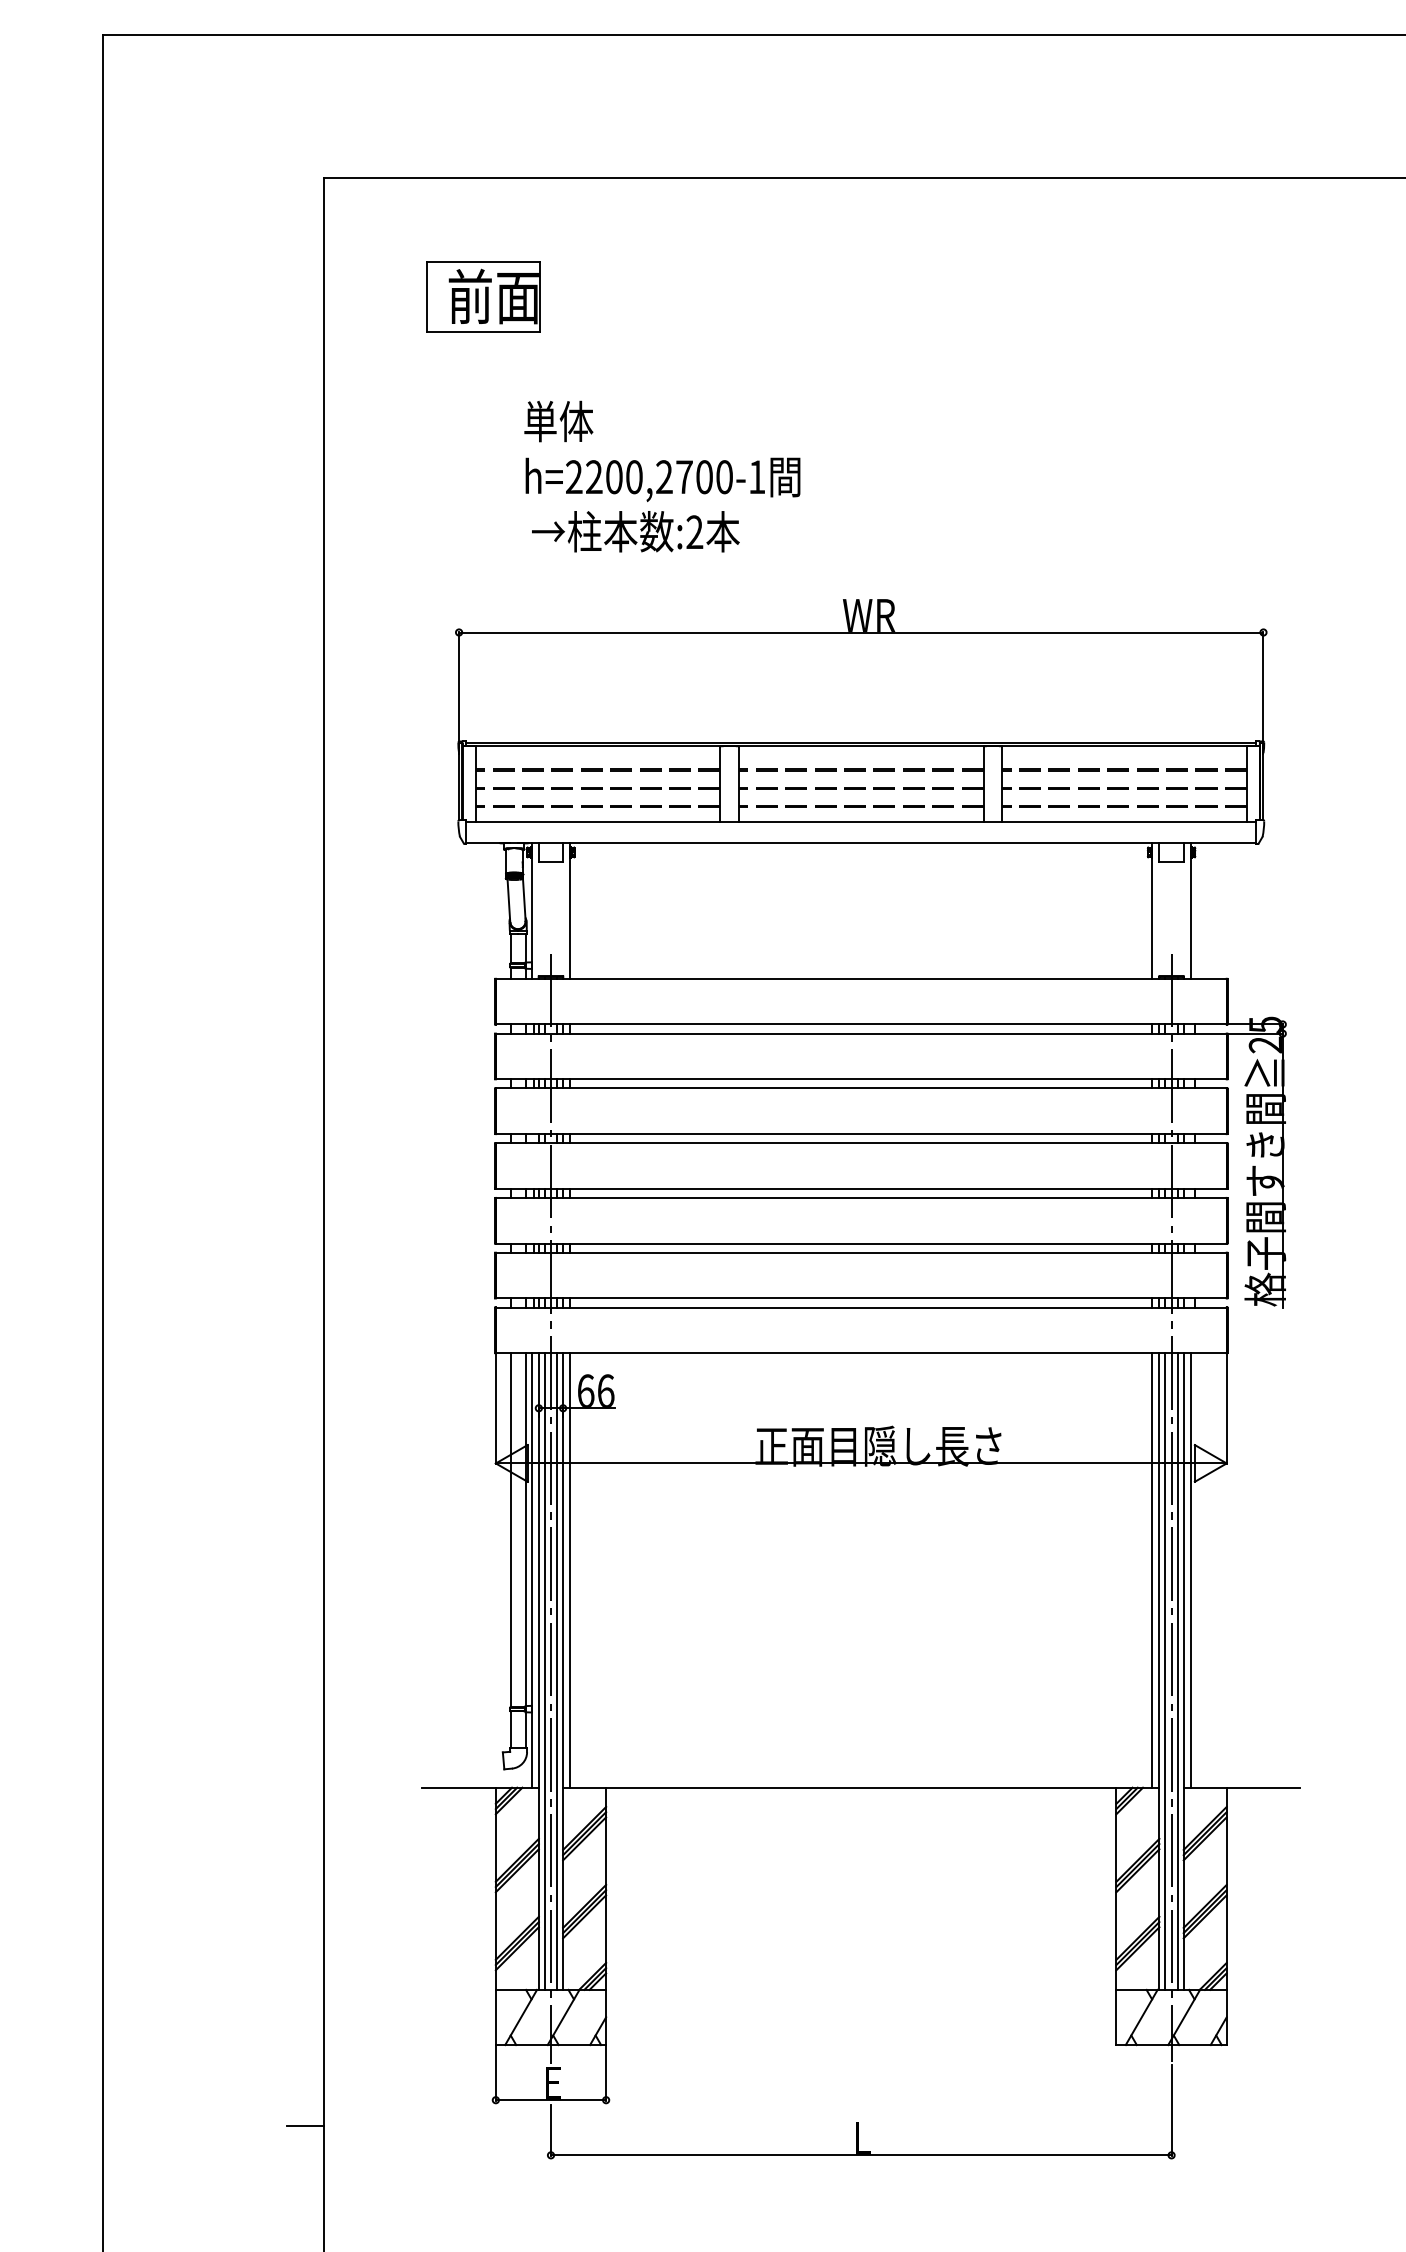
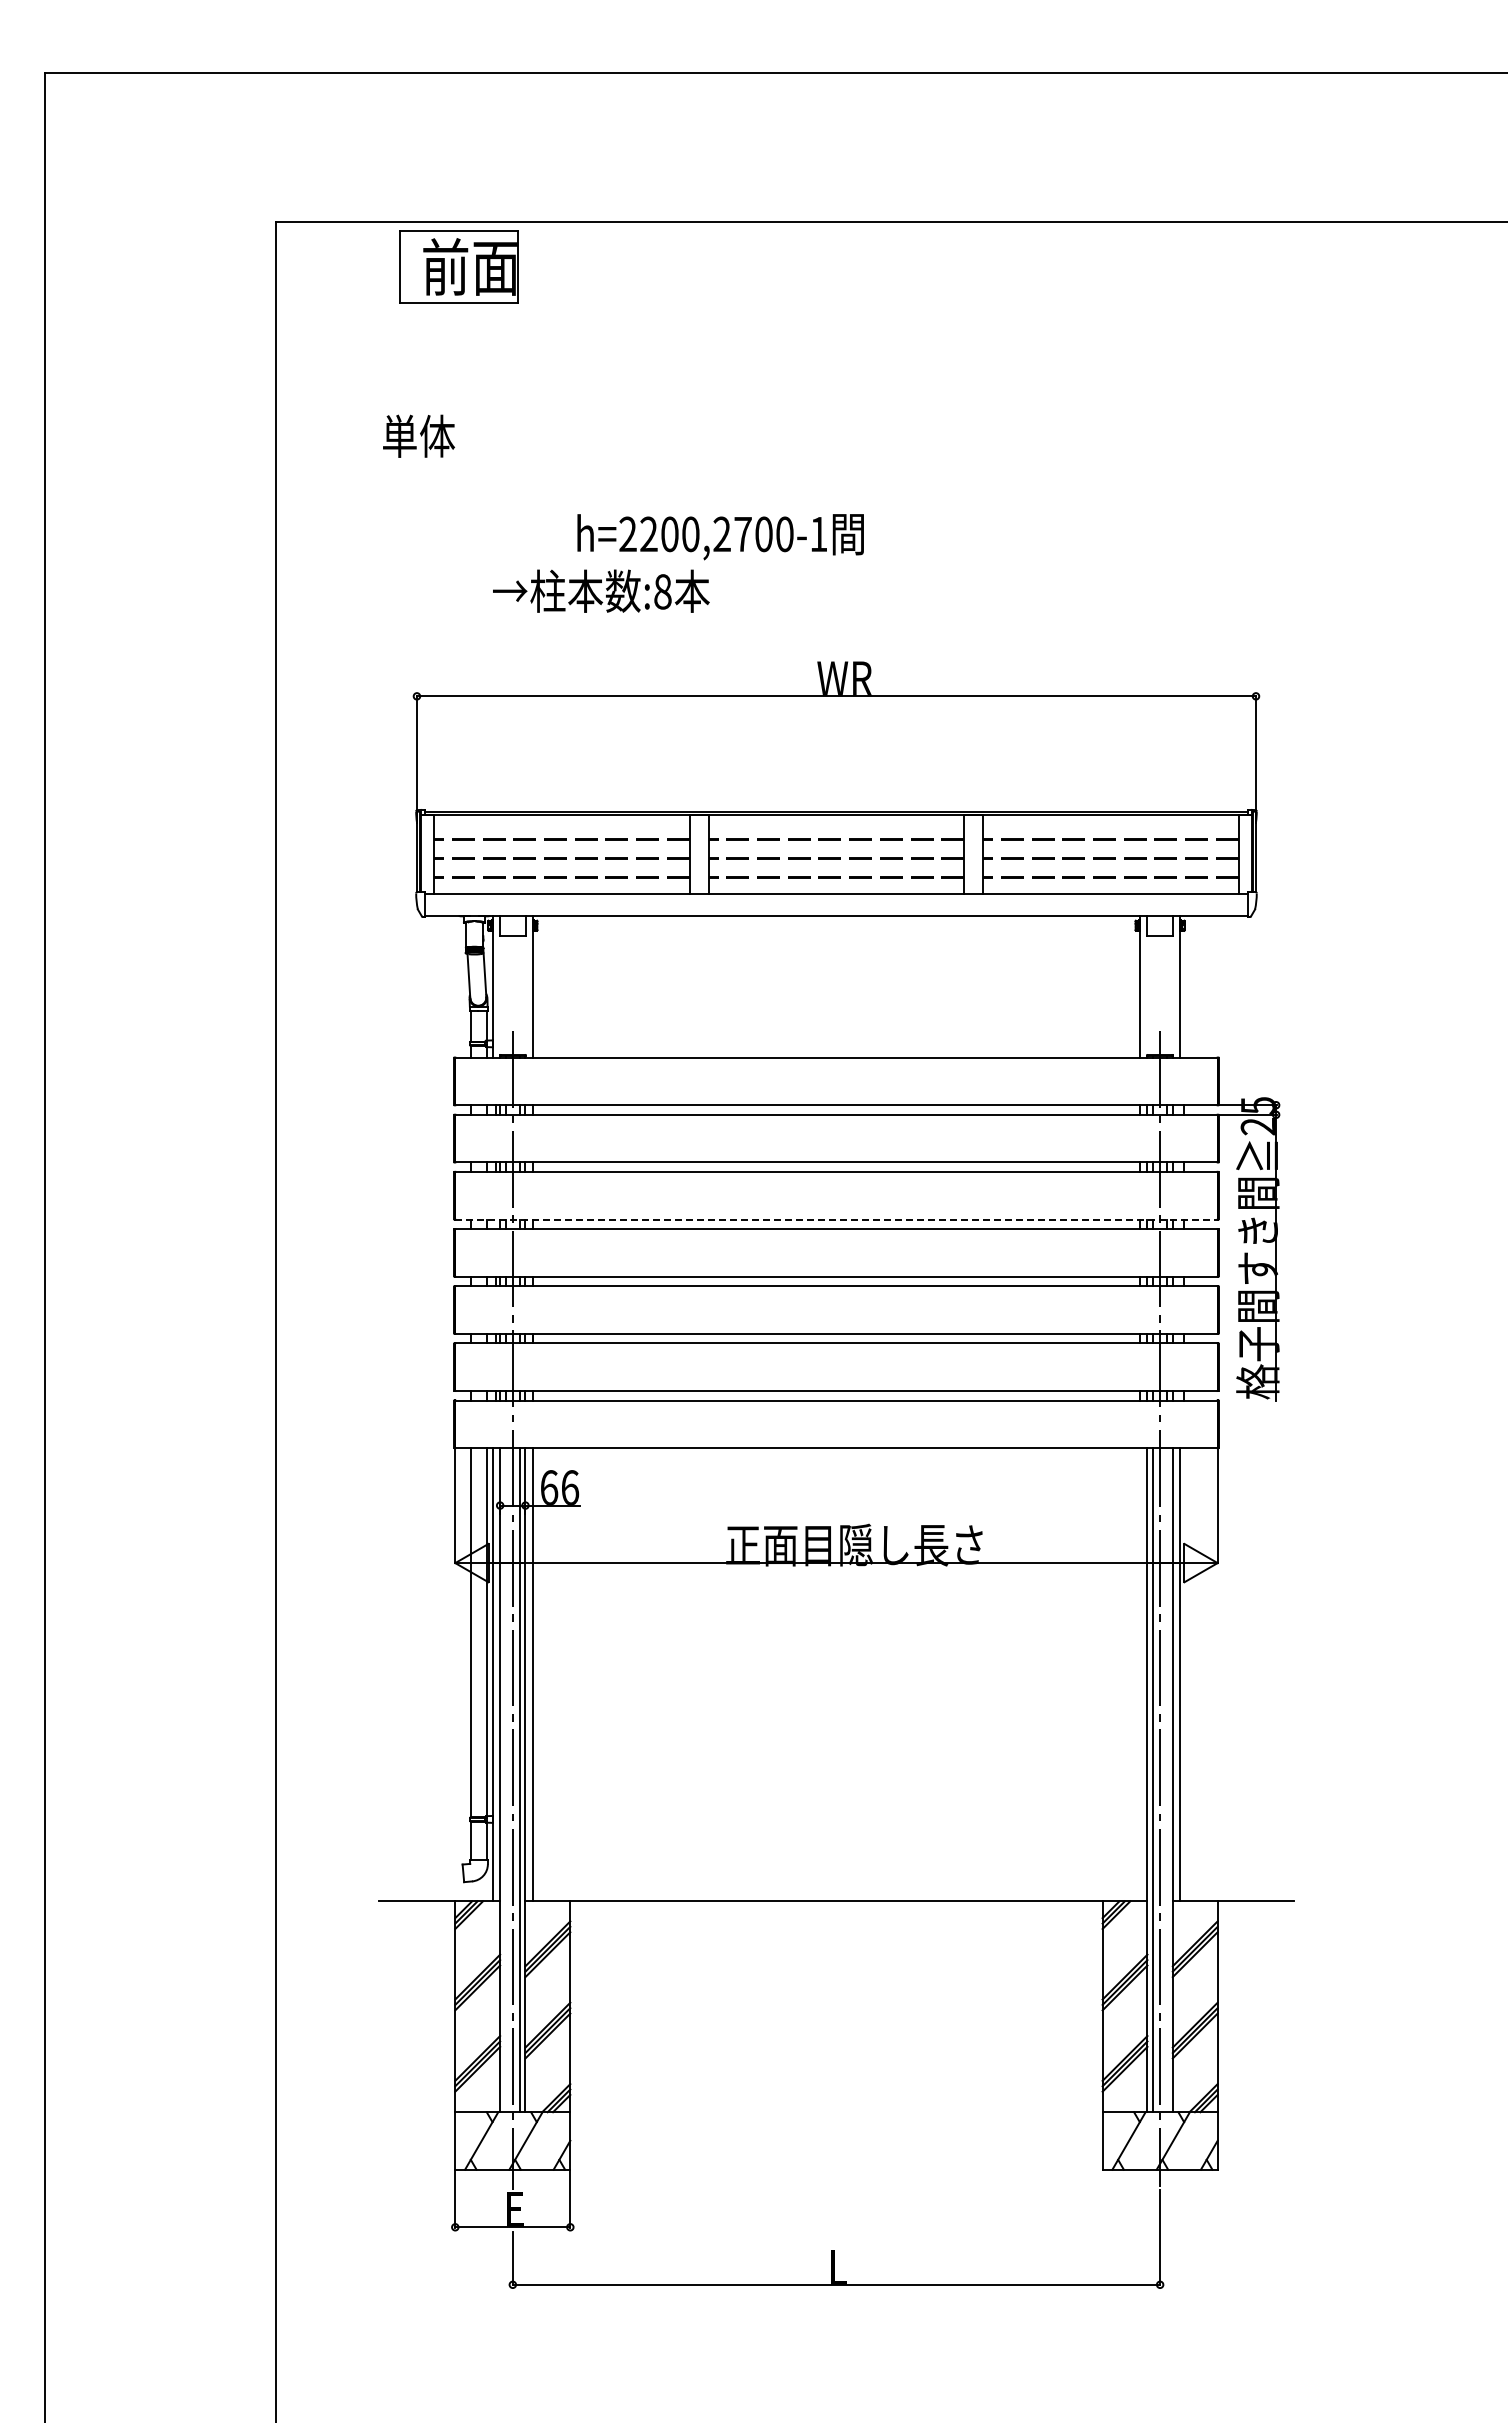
part: (482, 296) -> (458, 266), moved
text: (558, 420) -> (418, 435), moved
text: (662, 480) -> (720, 537), moved
text: (694, 531) -> (662, 591), :2 -> :8
line: (861, 1134) -> (836, 1219), solid -> dashed
line: (1151, 1570) -> (1139, 1674), removed
line: (544, 1671) -> (506, 1780), removed
line: (1177, 1671) -> (1166, 1780), removed
line: (305, 2126) -> (256, 2254), removed

